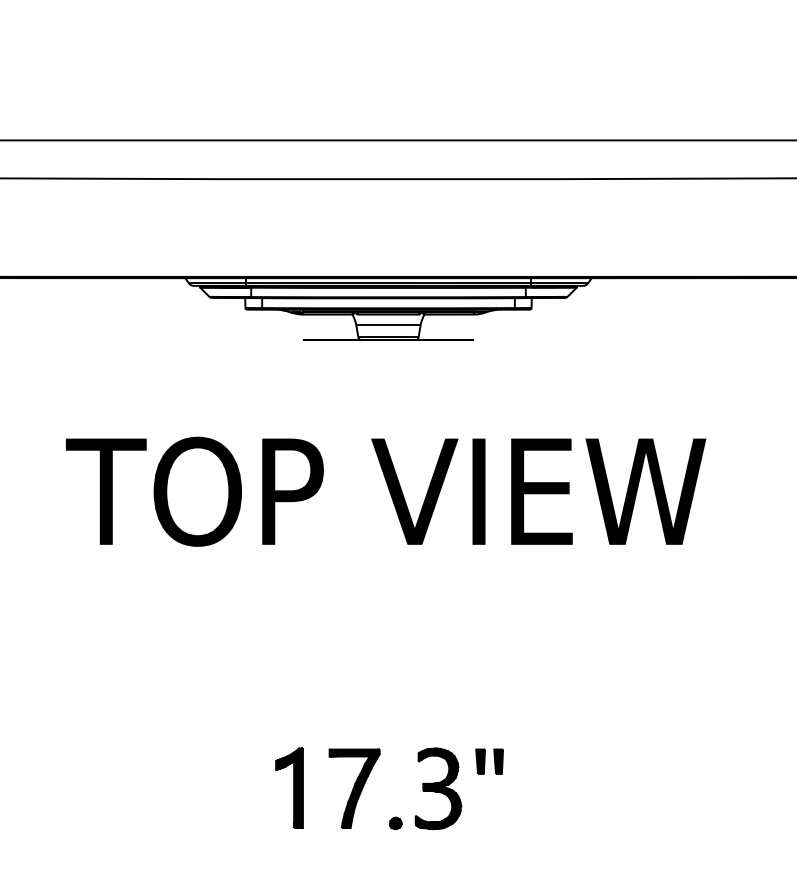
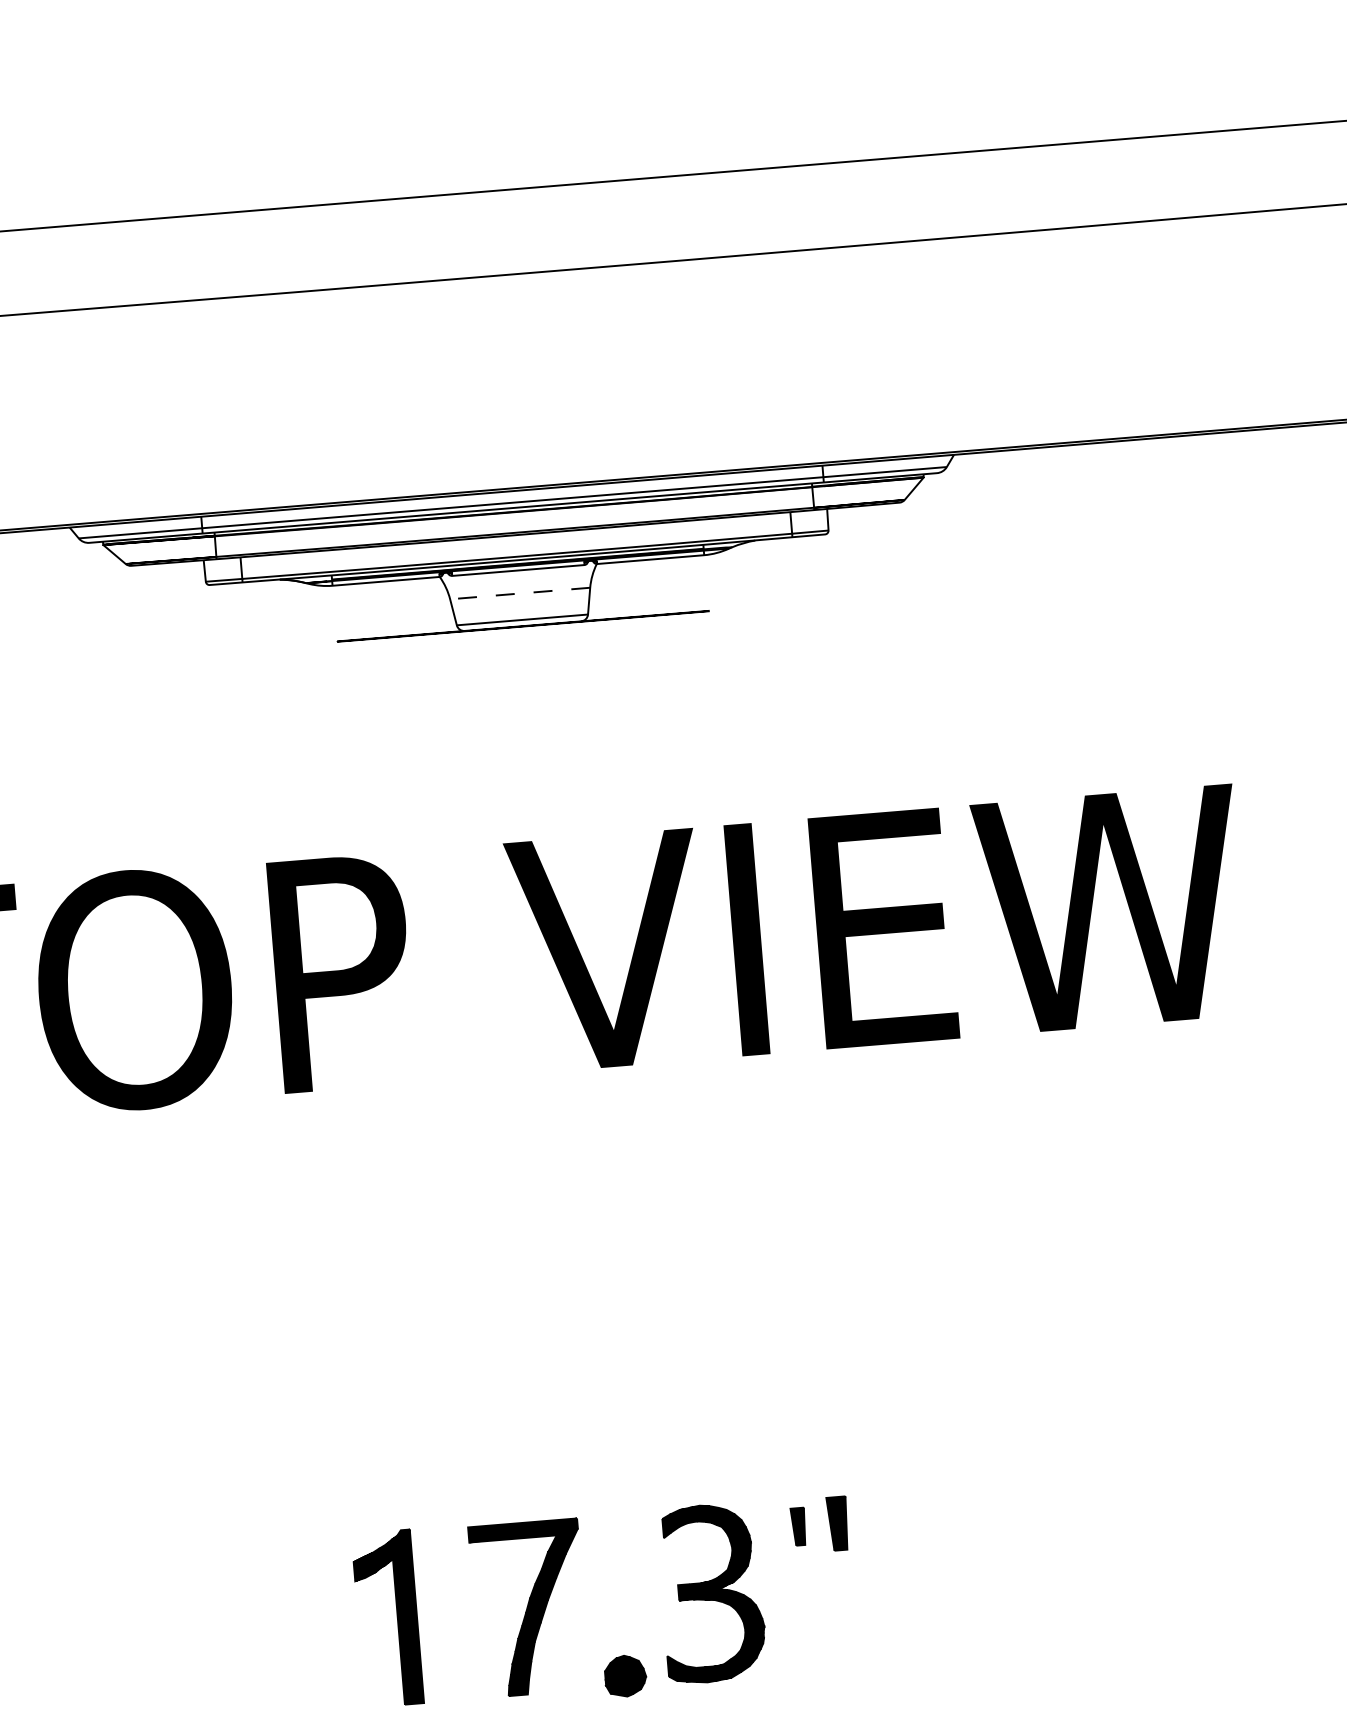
line: (387, 325) -> (518, 594), solid -> dashed
part: (480, 761) -> (798, 1526), size x0.7
part: (395, 823) -> (624, 1676), size x1.6

